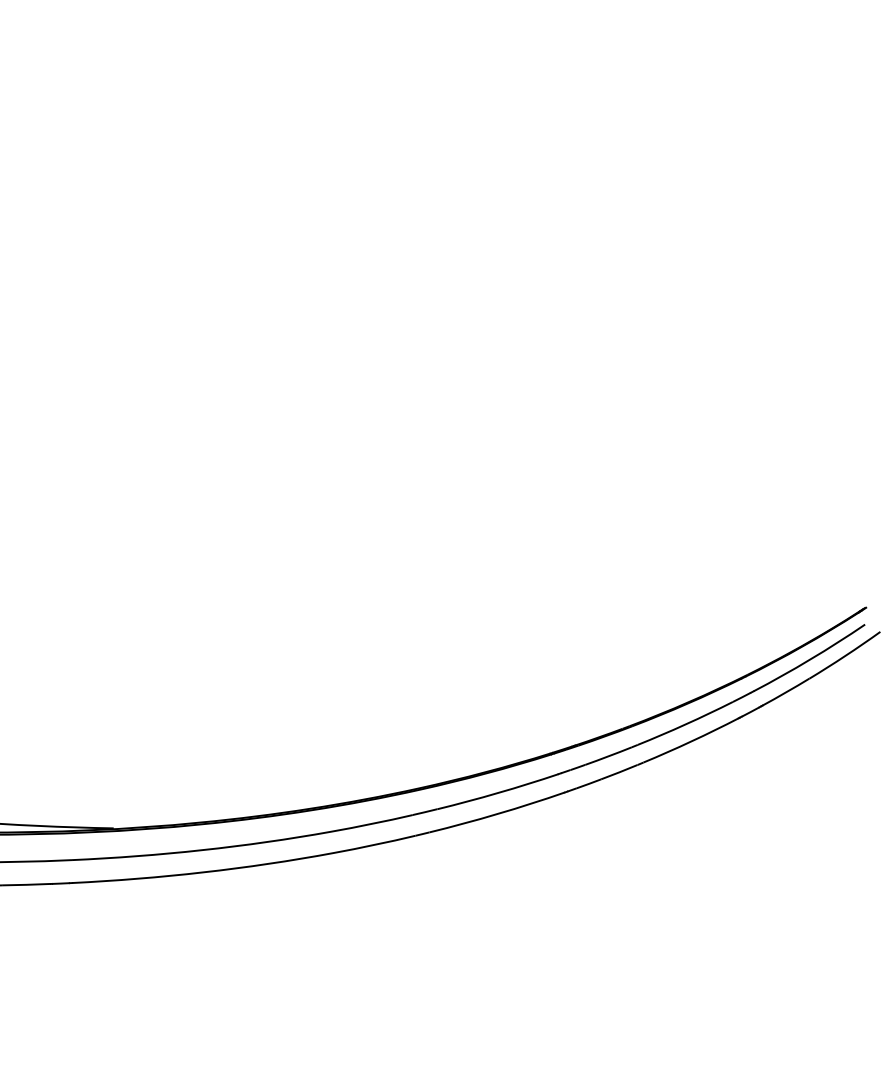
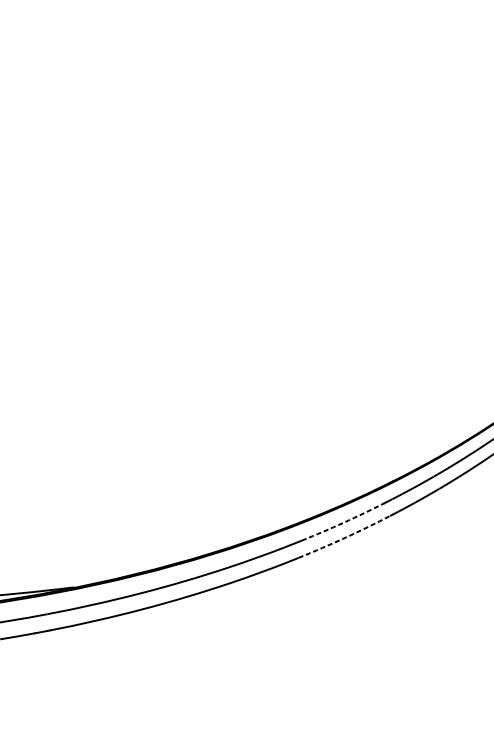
arc: (498, 792) -> (343, 522), solid -> dashed
arc: (497, 813) -> (344, 537), solid -> dashed

